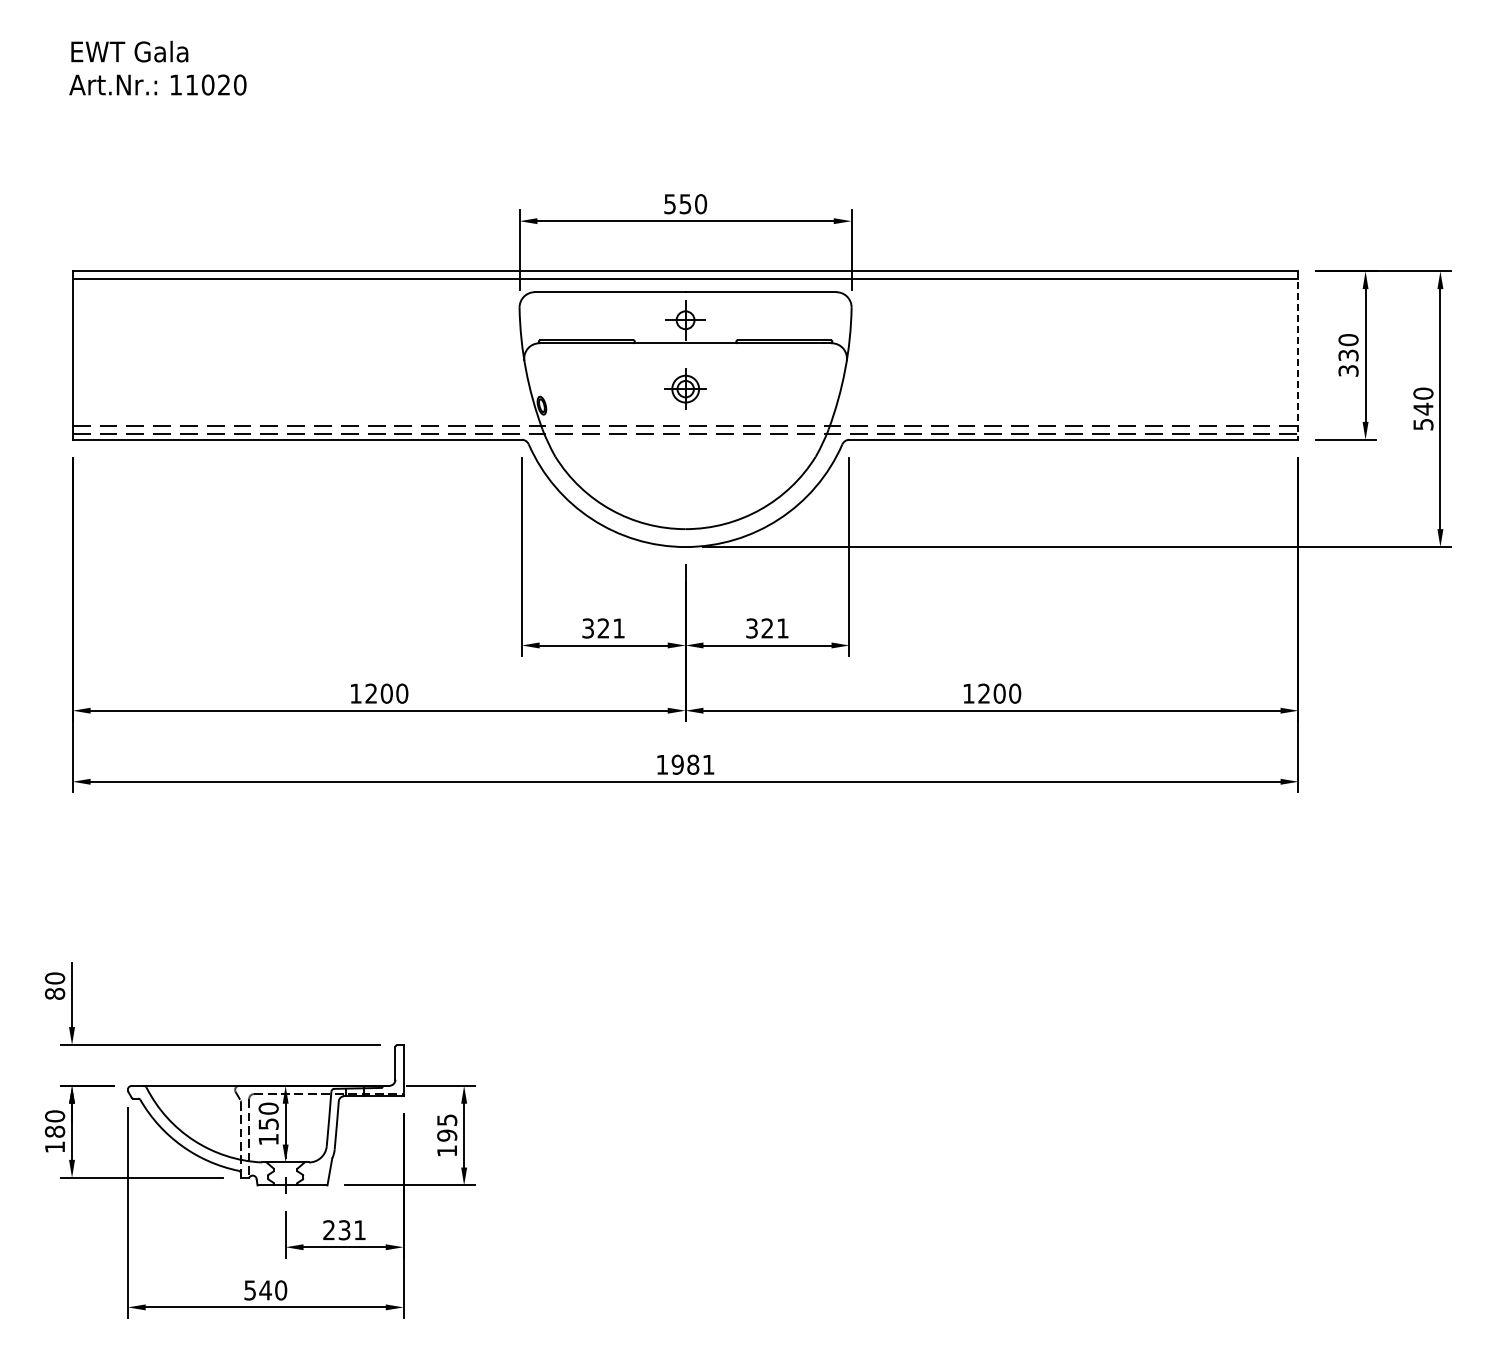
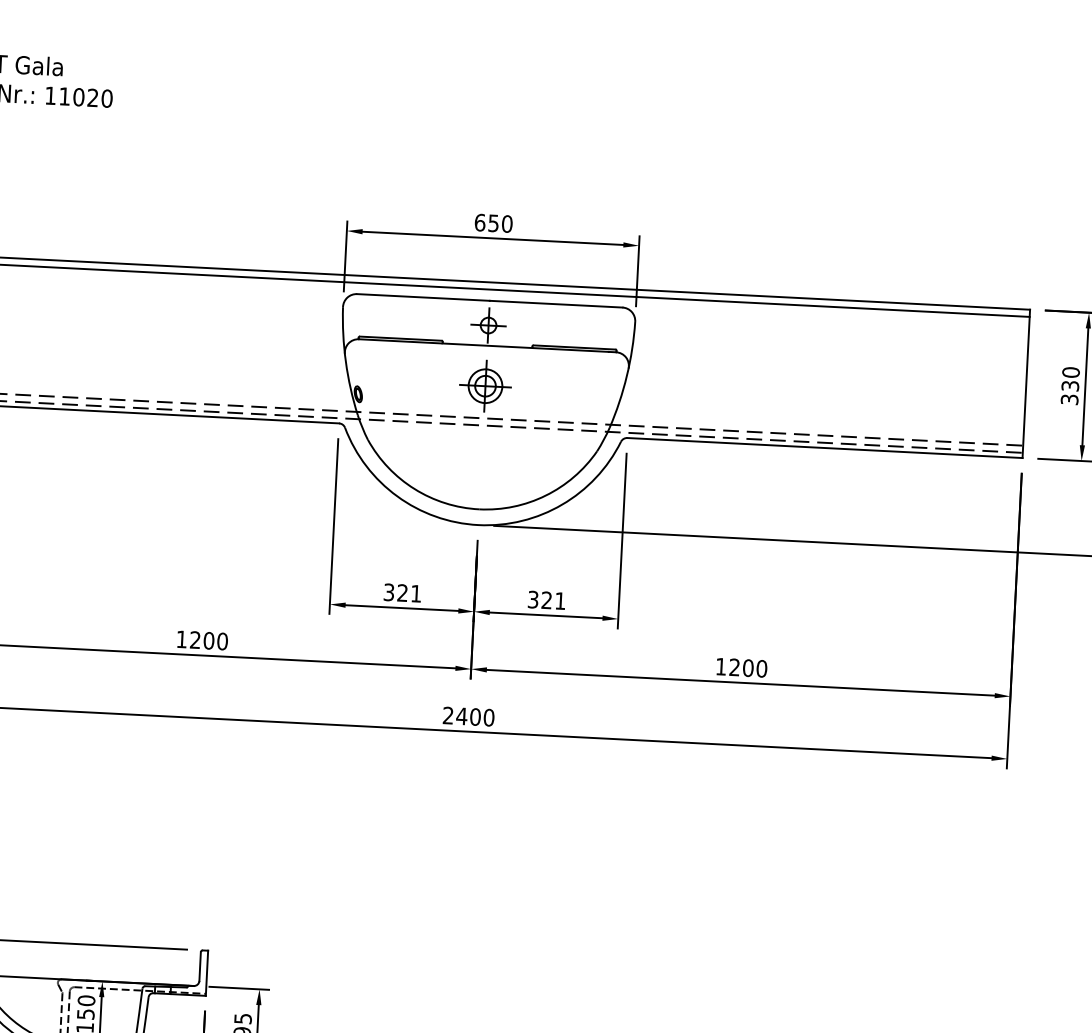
text: (670, 204) -> (480, 222), 550 -> 650
line: (1298, 356) -> (1026, 384), dashed -> solid
part: (685, 388) -> (485, 385), size x1.43
text: (685, 764) -> (468, 716), 1981 -> 2400

